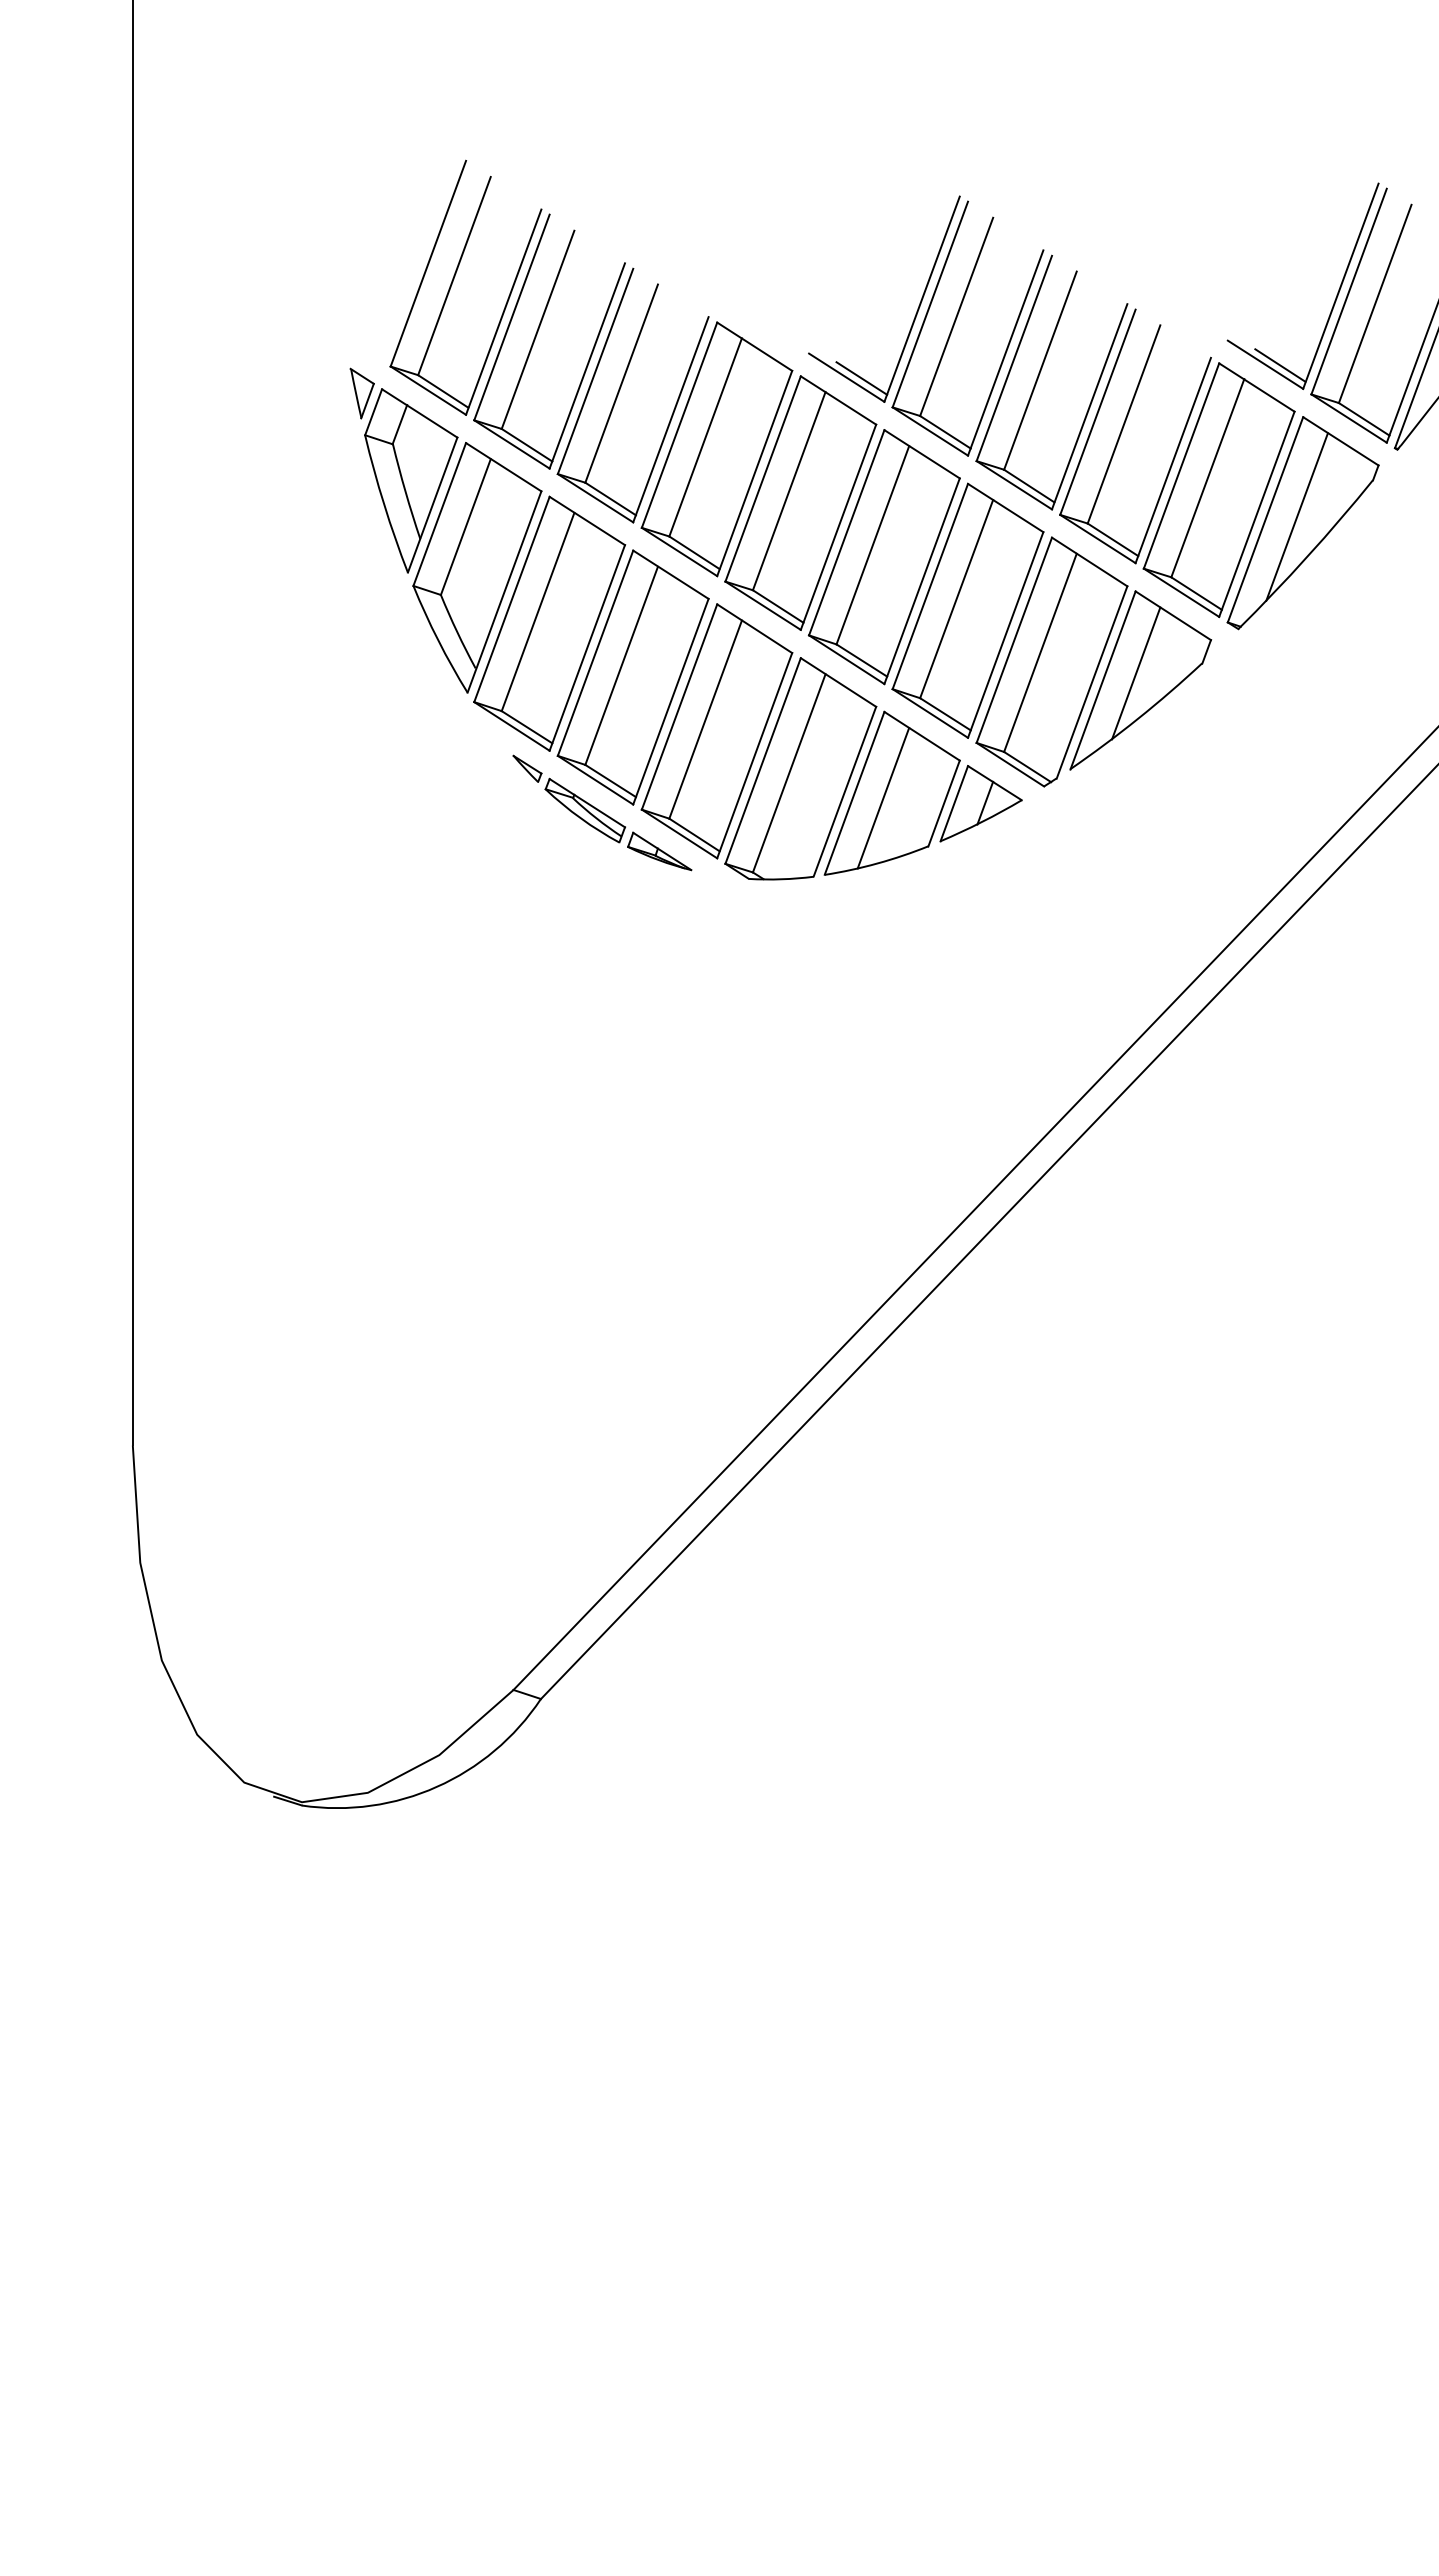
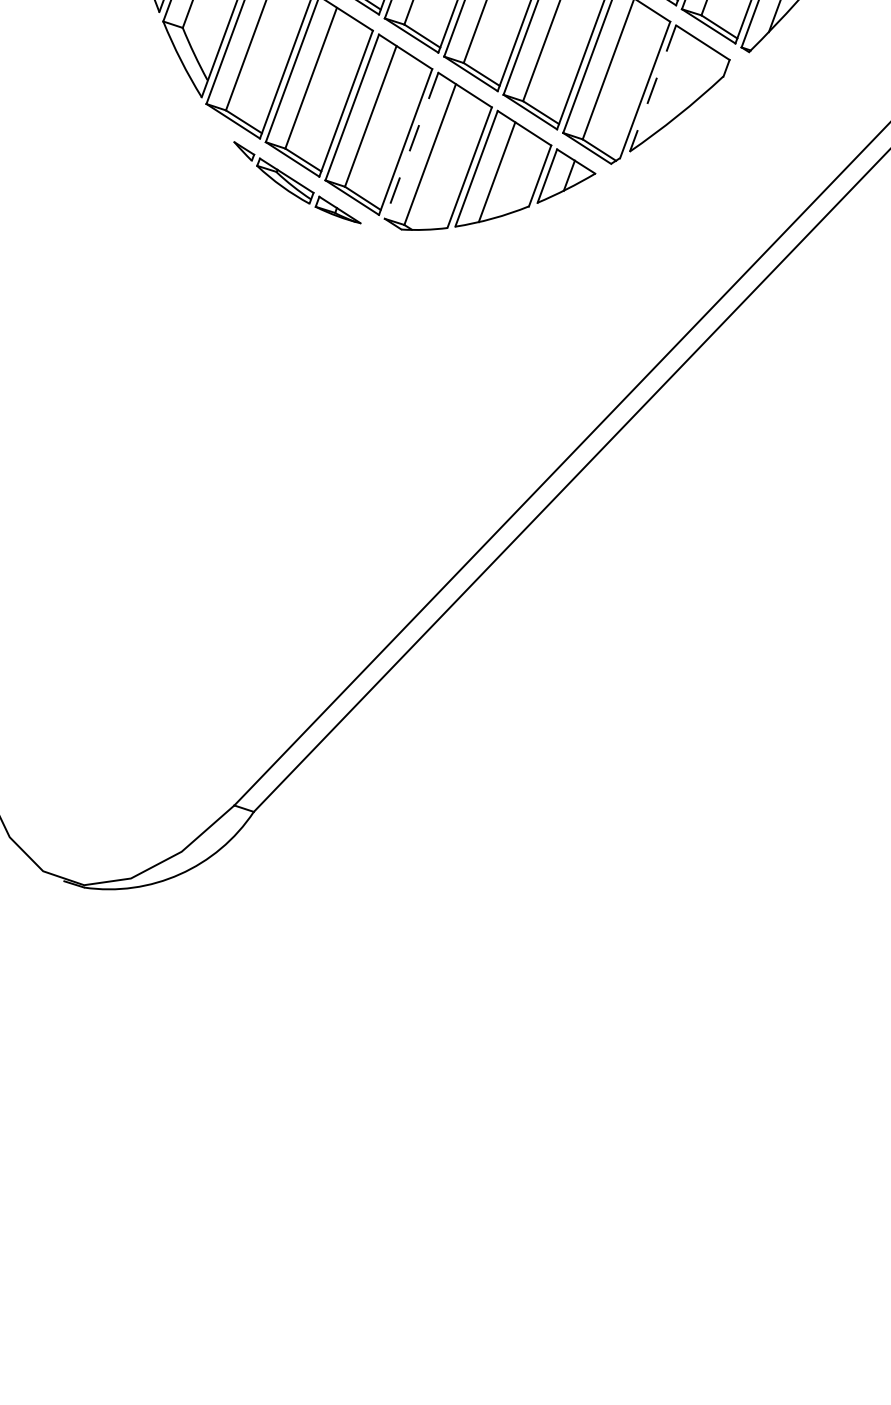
line: (1136, 673) -> (676, 83), removed
line: (1103, 680) -> (653, 88), solid -> dashed
line: (763, 760) -> (411, 145), solid -> dashed

